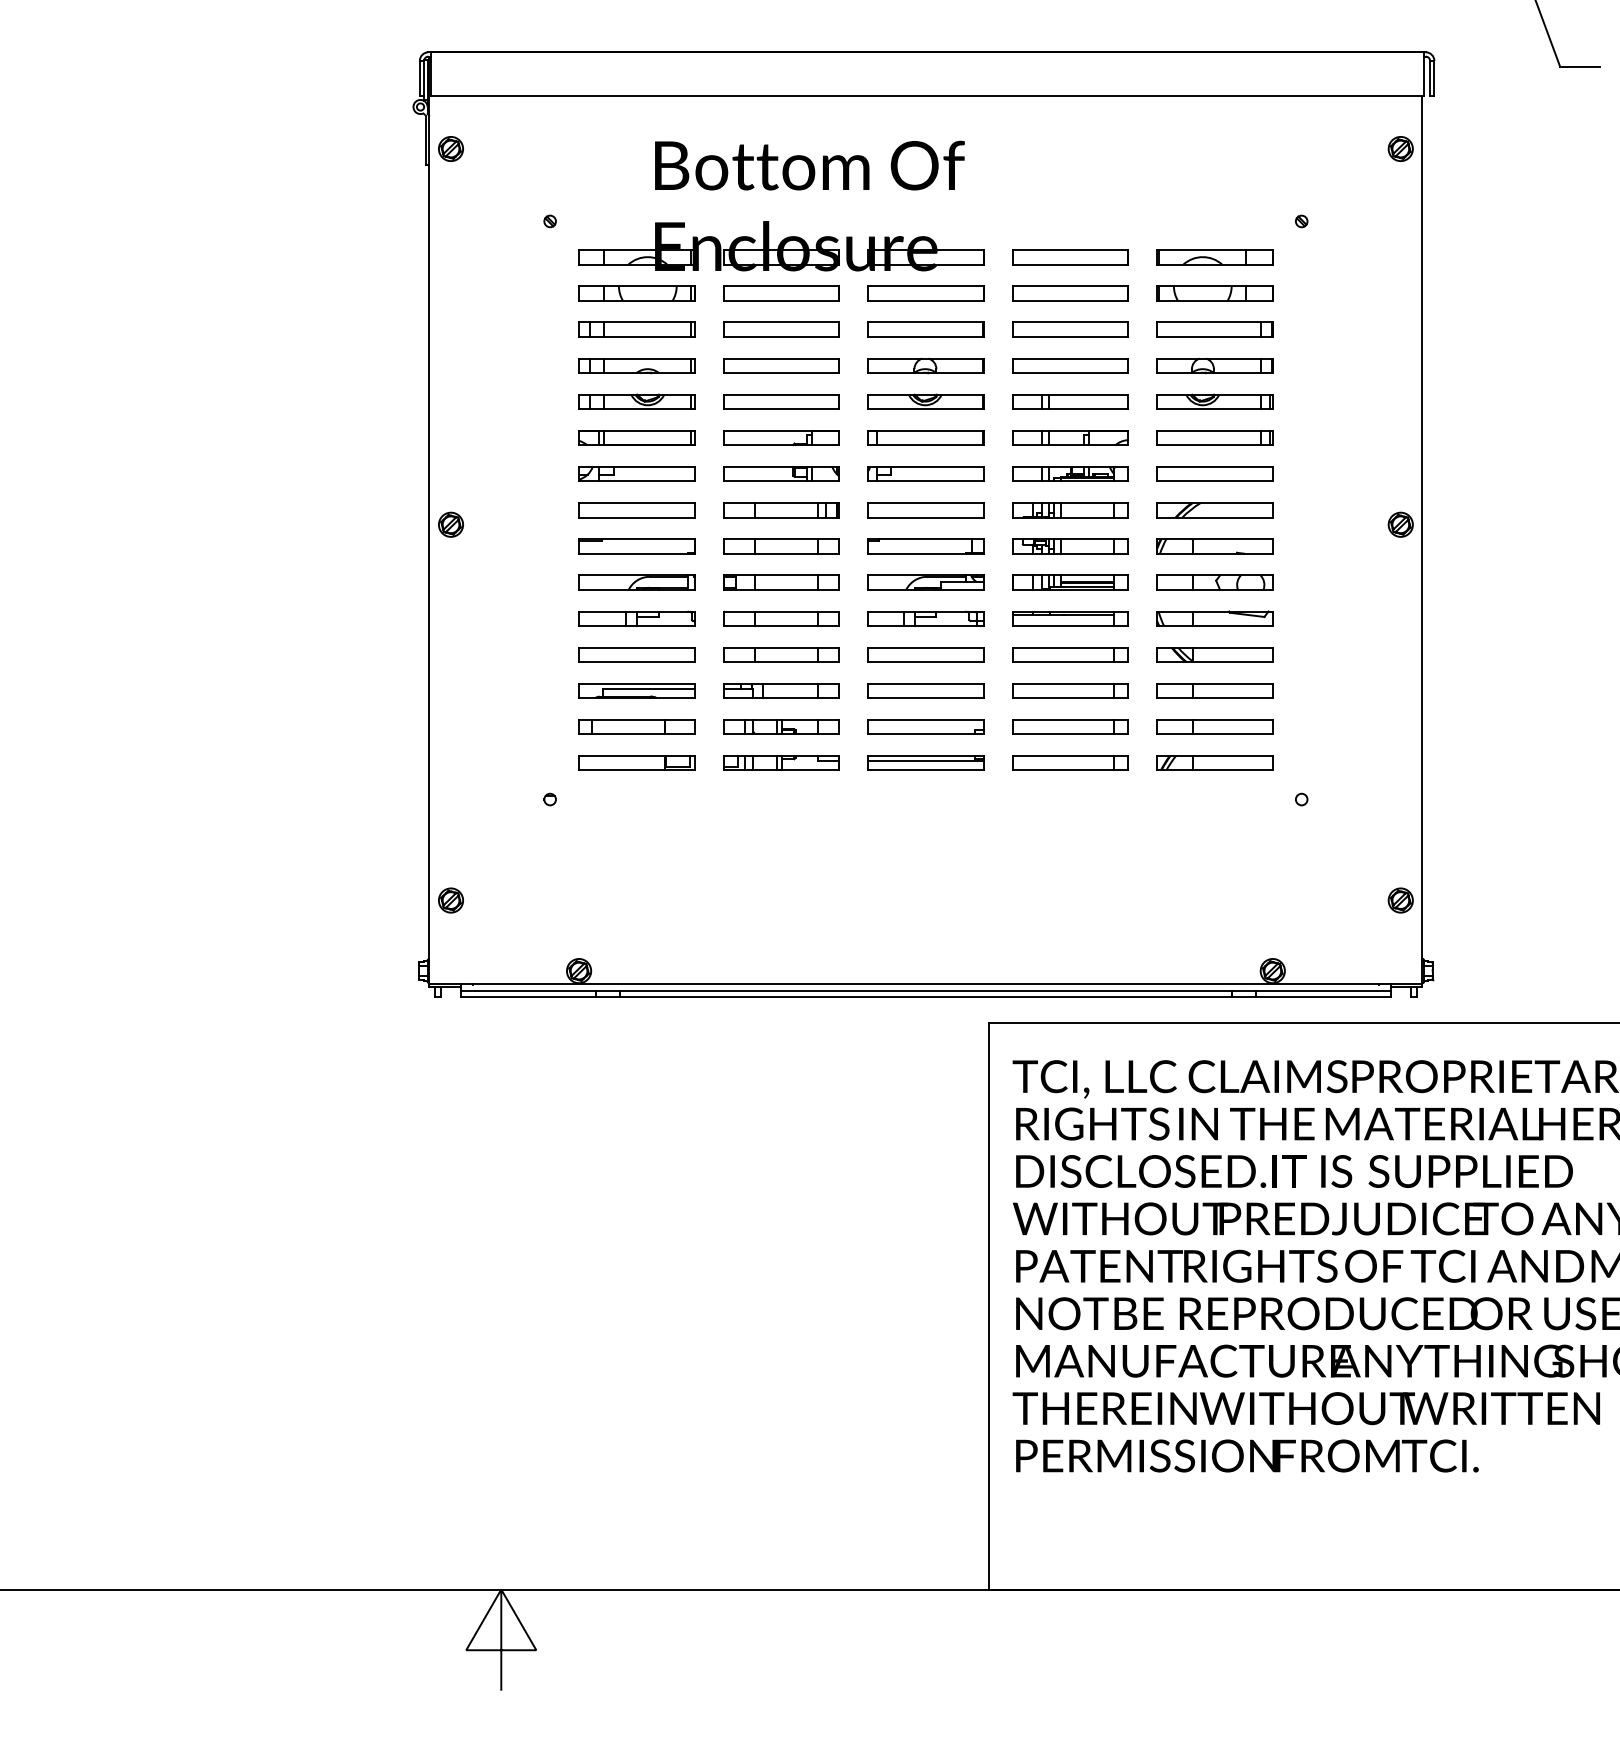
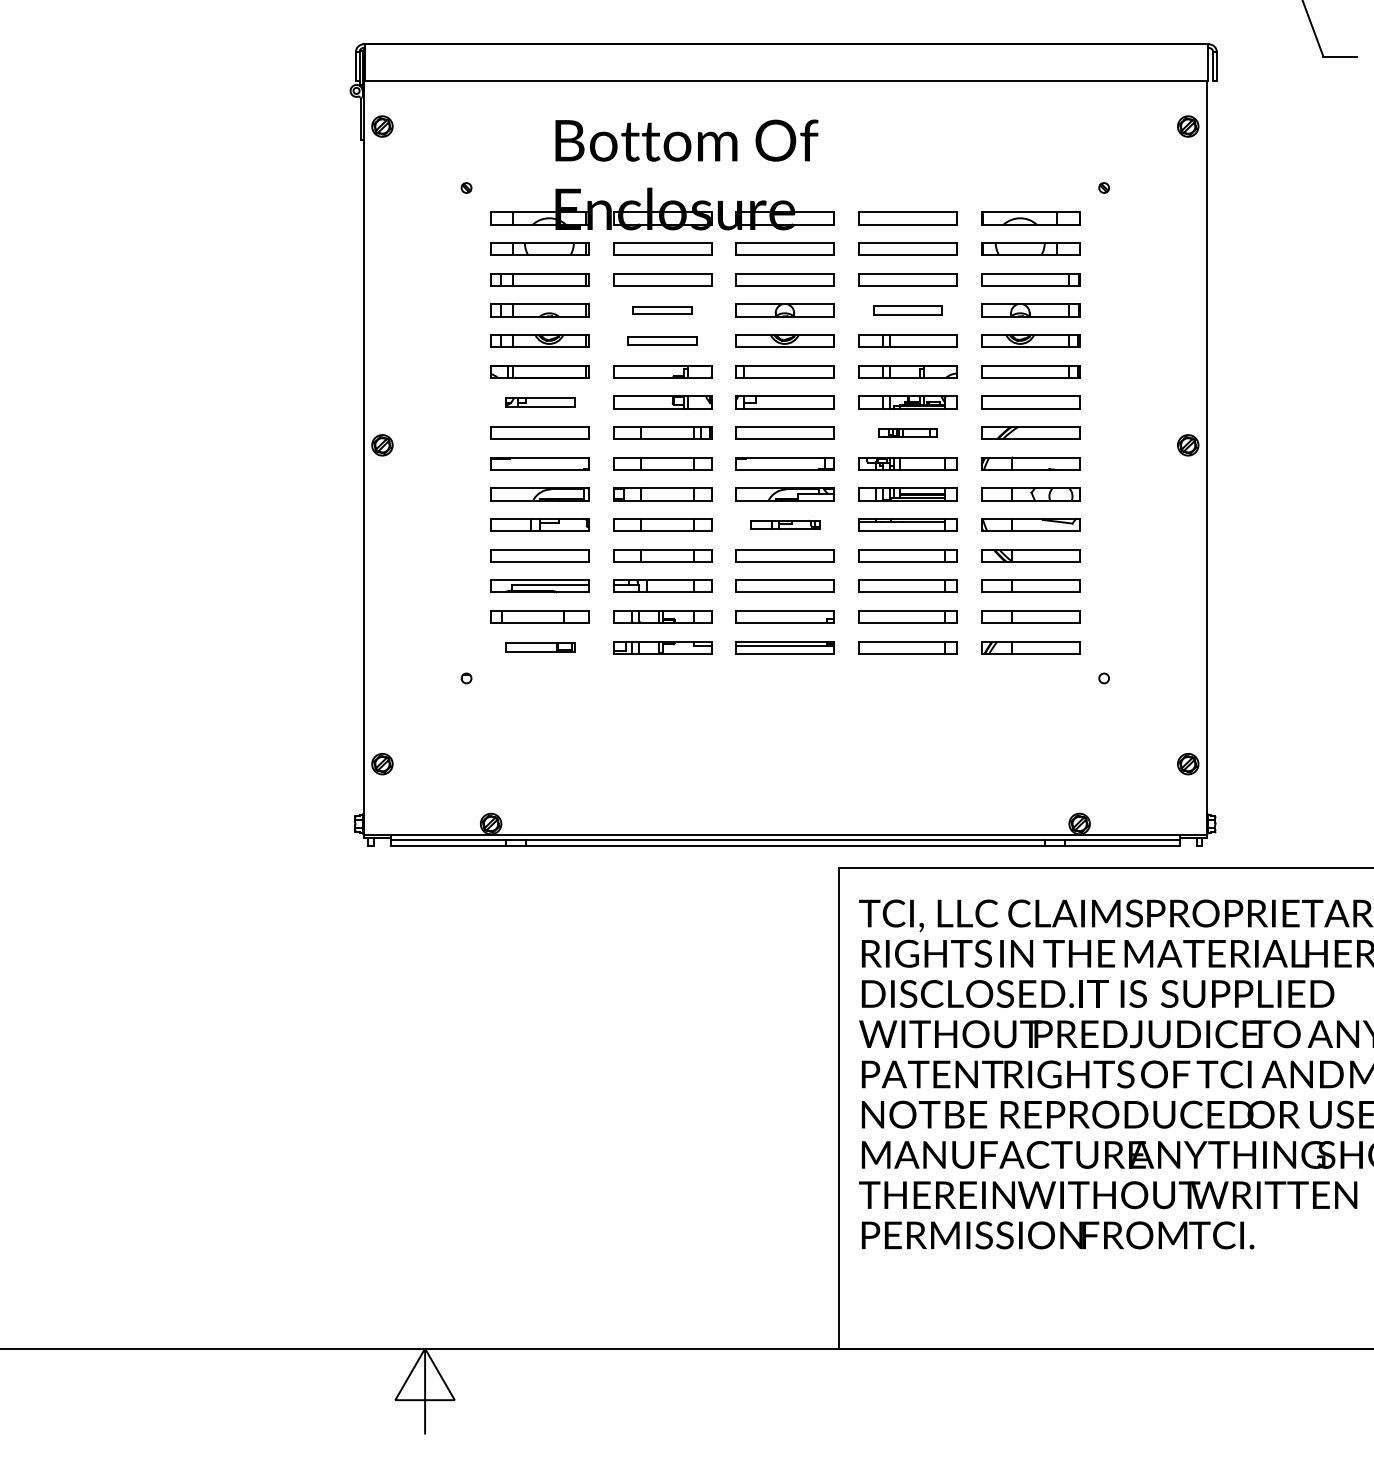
part: (781, 365) -> (662, 310), size x0.6
part: (1070, 365) -> (908, 310), size x0.7
part: (781, 401) -> (662, 340), size x0.7
part: (636, 473) -> (539, 401), size x0.7
part: (1070, 510) -> (908, 433), size x0.6
part: (925, 618) -> (784, 524), size x0.7
part: (636, 762) -> (539, 647), size x0.7

